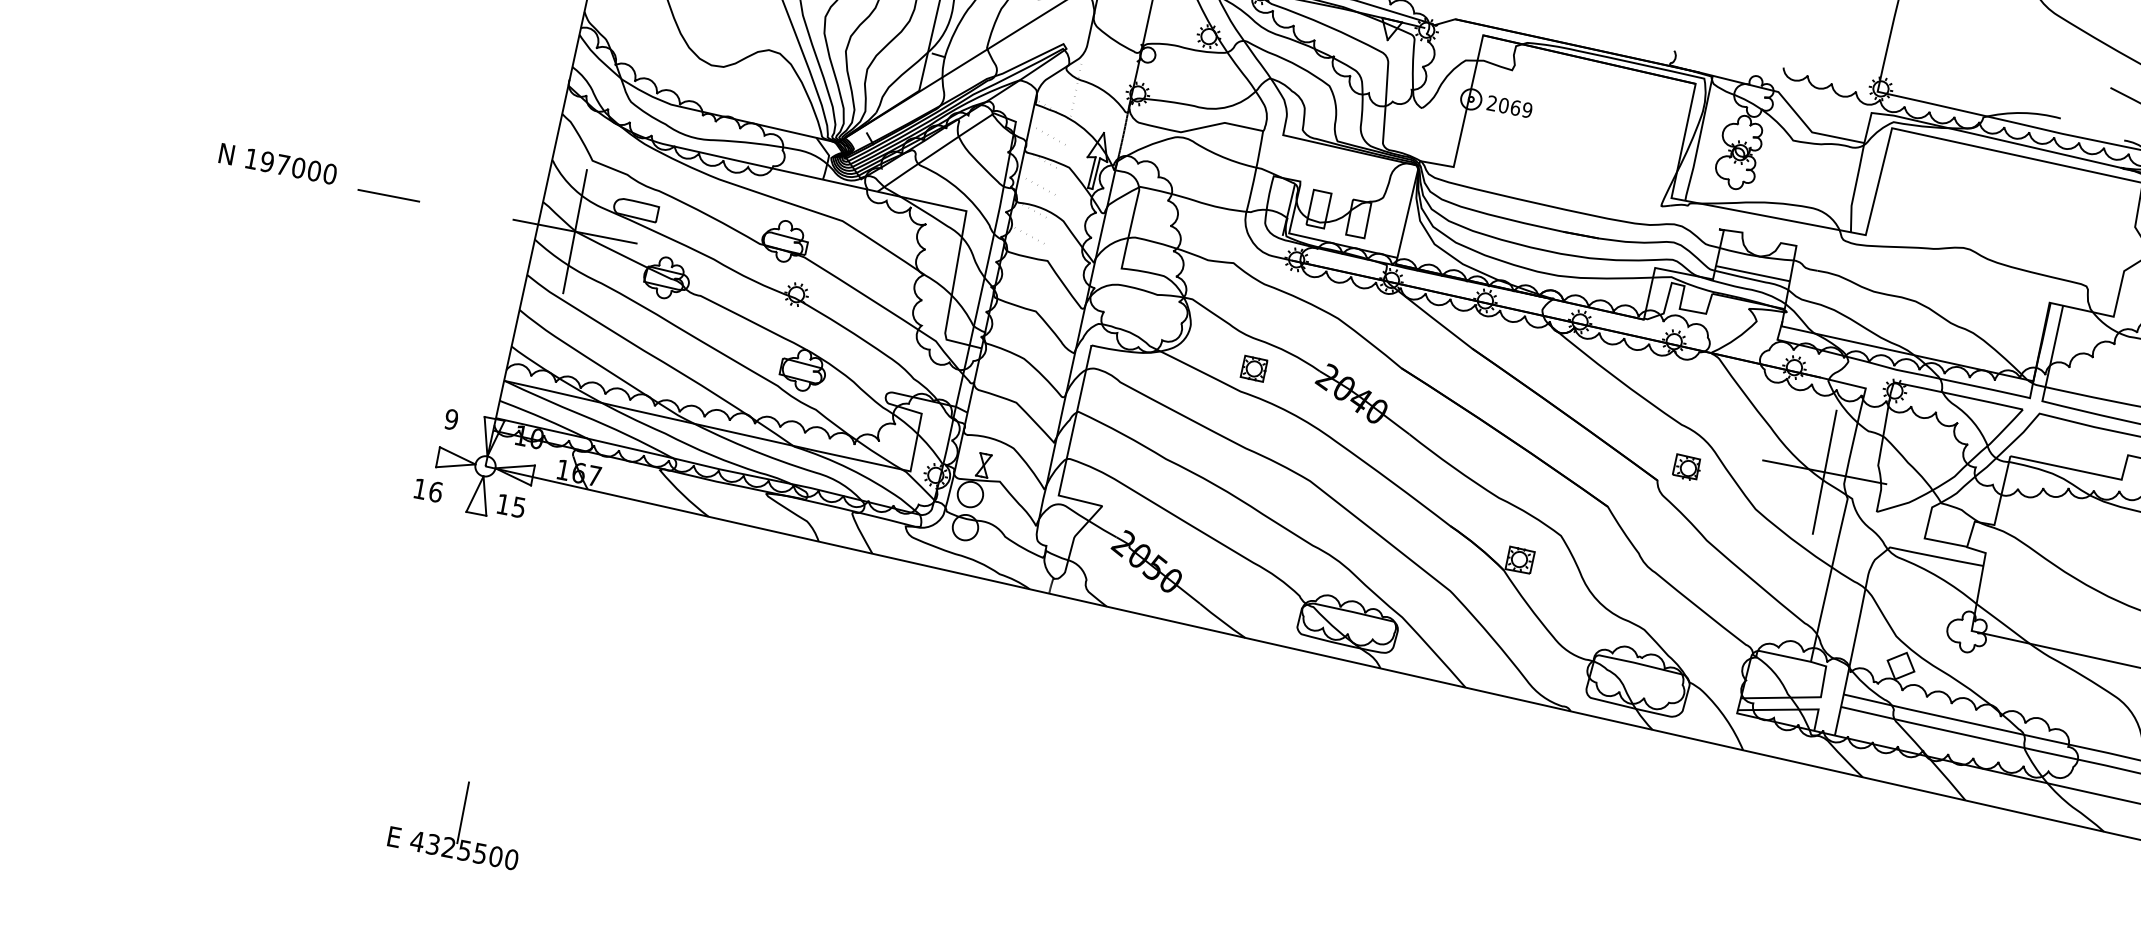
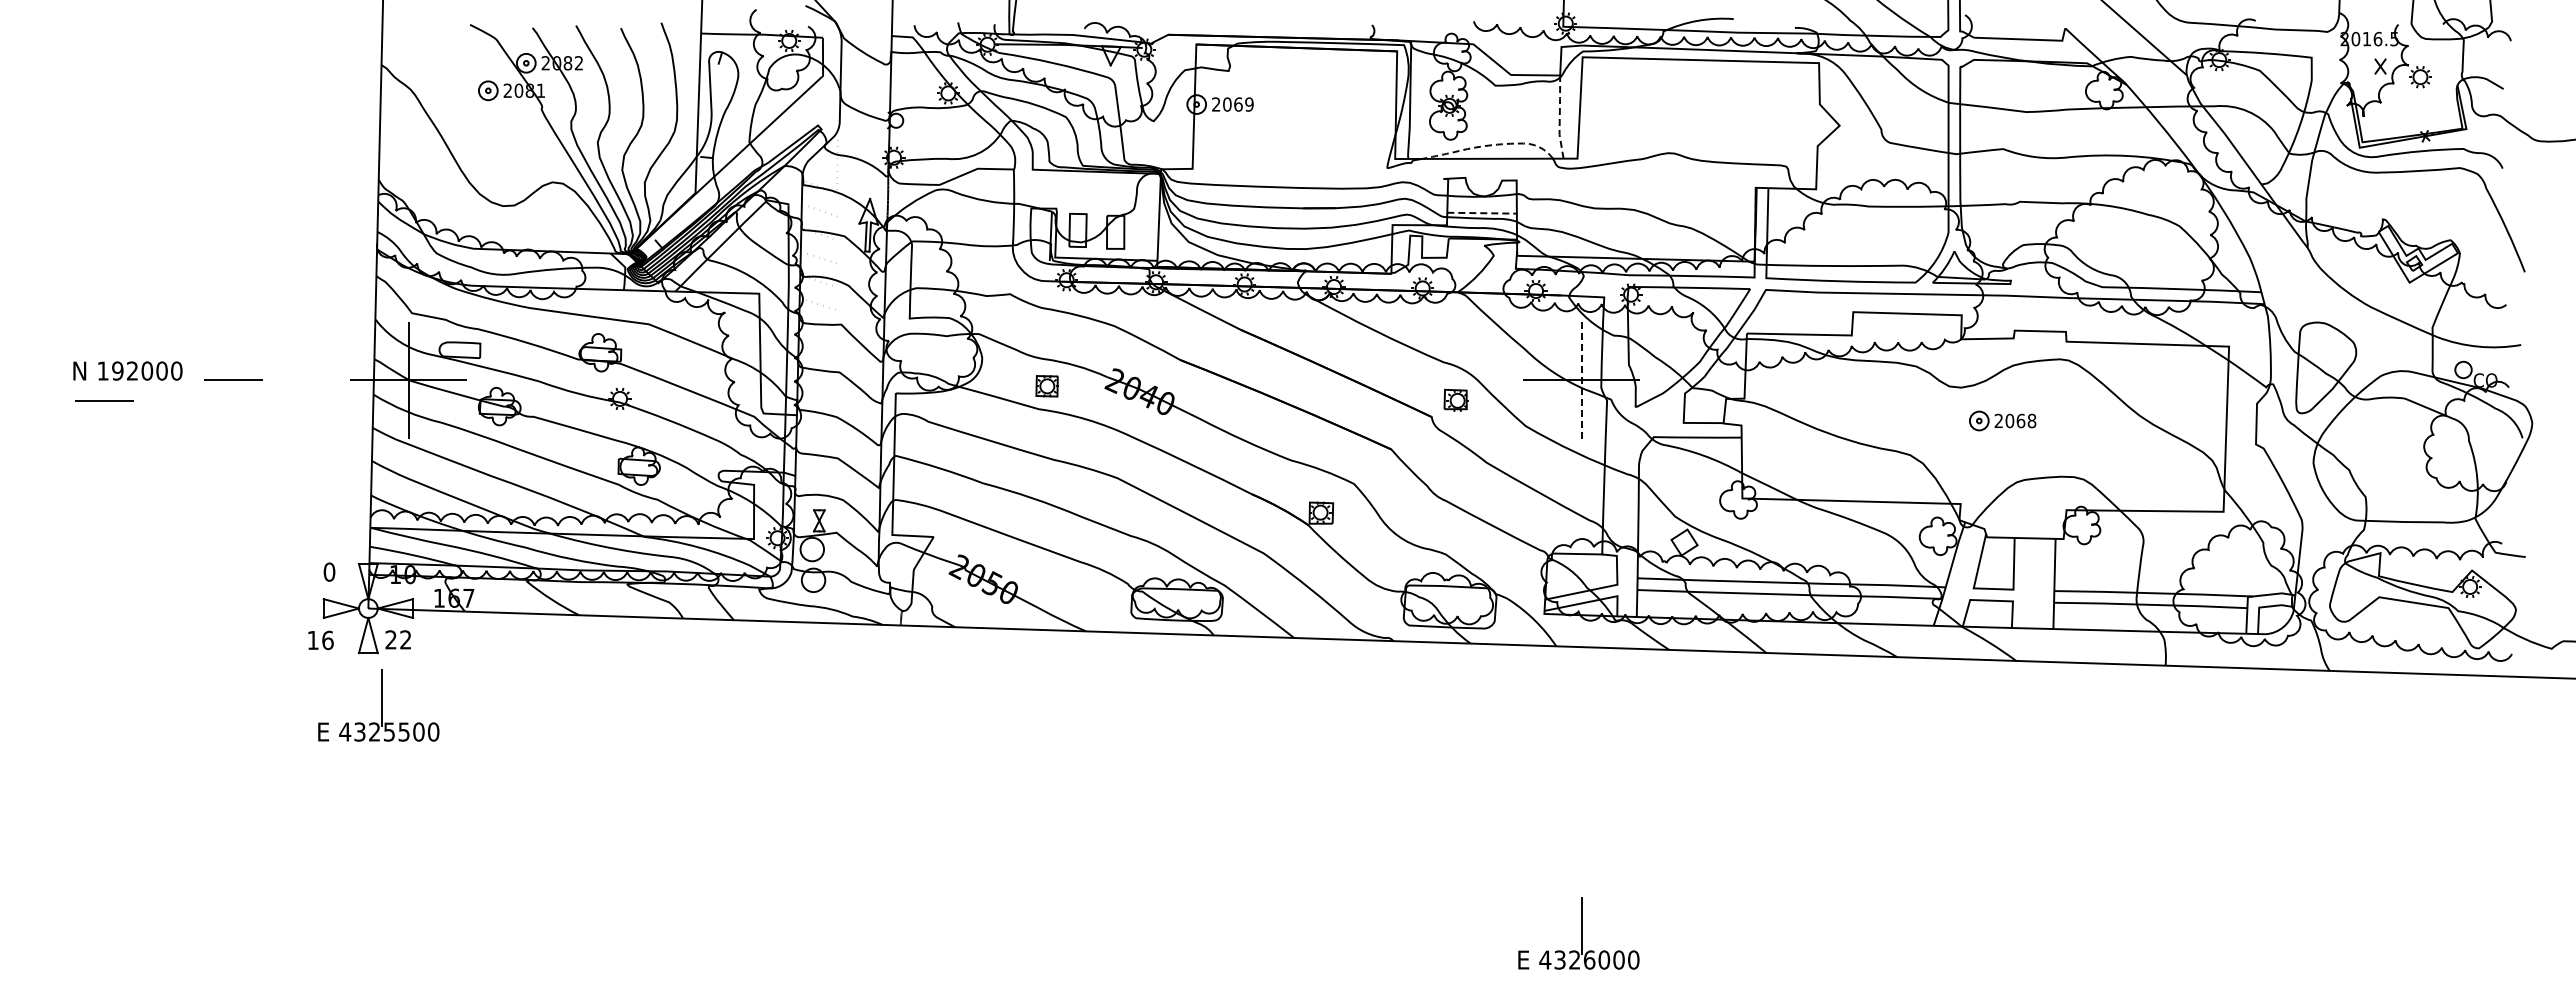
text: (283, 164) -> (132, 370), 197000 -> 192000
line: (1855, 186) -> (1559, 116), solid -> dashed
line: (247, 190) -> (104, 400), added
line: (1776, 203) -> (1491, 145), solid -> dashed
line: (1753, 274) -> (1482, 213), solid -> dashed
text: (451, 418) -> (329, 571), 9 -> 0
line: (1824, 472) -> (1581, 380), solid -> dashed
text: (511, 505) -> (398, 639), 15 -> 22
part: (458, 820) -> (378, 705), moved

